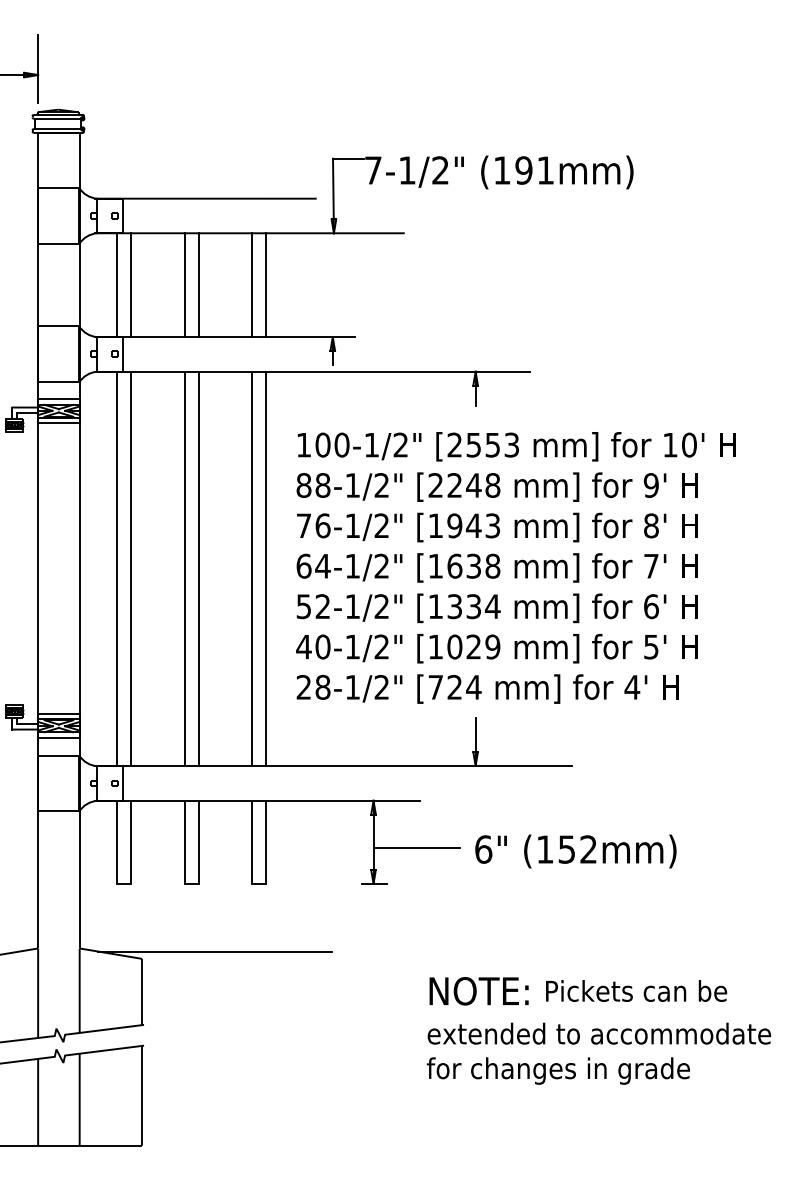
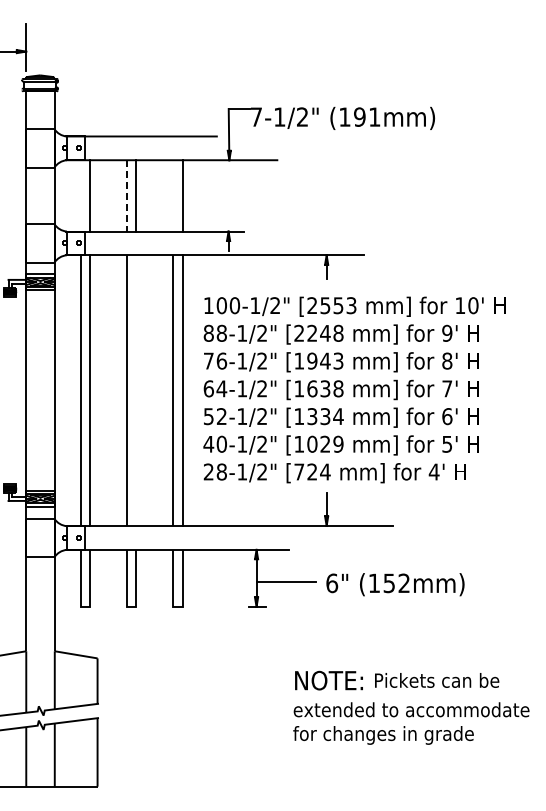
line: (117, 284) -> (80, 195), removed
line: (184, 284) -> (126, 195), solid -> dashed
line: (252, 284) -> (173, 195), removed
line: (198, 568) -> (136, 390), removed
line: (214, 951) -> (147, 653), removed

